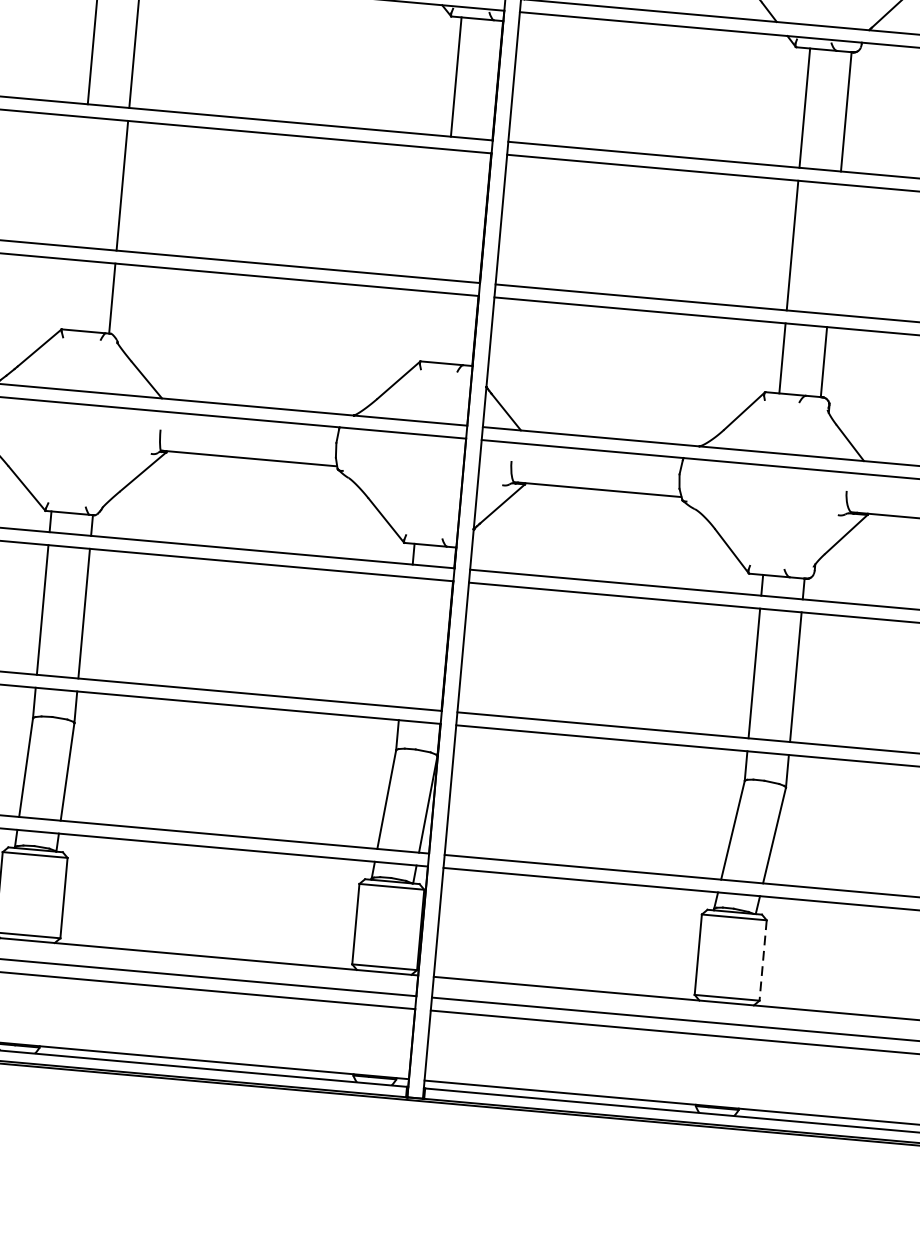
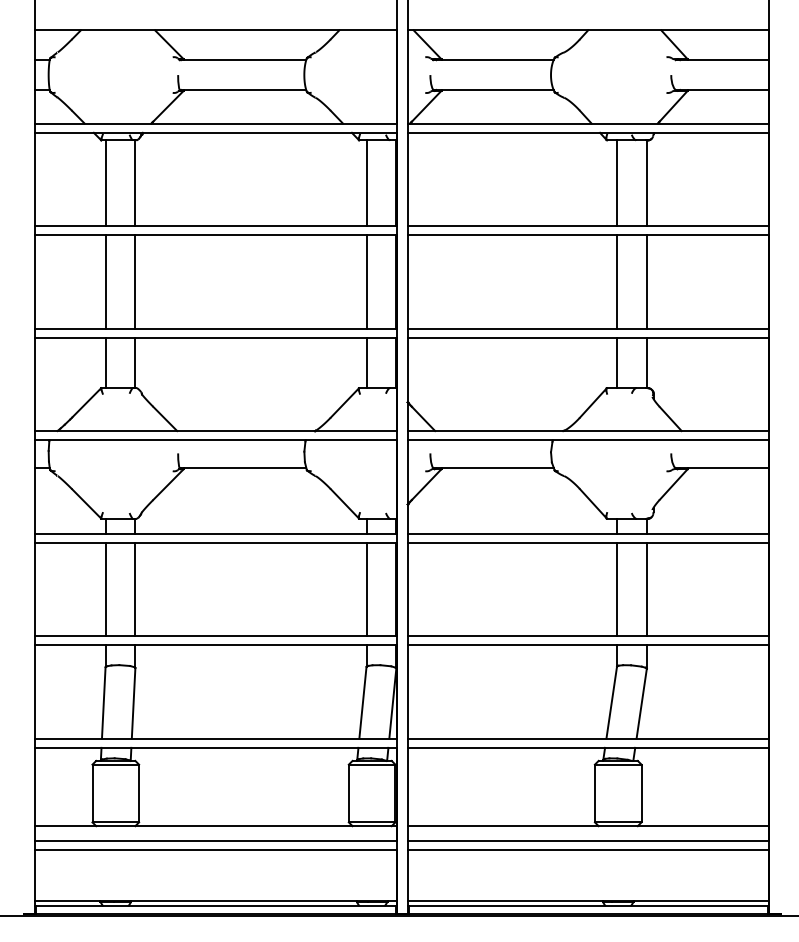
line: (80, 181) -> (105, 281), added
line: (444, 213) -> (366, 281), added
line: (833, 248) -> (646, 281), added
line: (70, 294) -> (105, 362), added
line: (433, 326) -> (366, 362), added
line: (405, 642) -> (366, 589), added
line: (763, 960) -> (641, 793), dashed -> solid

